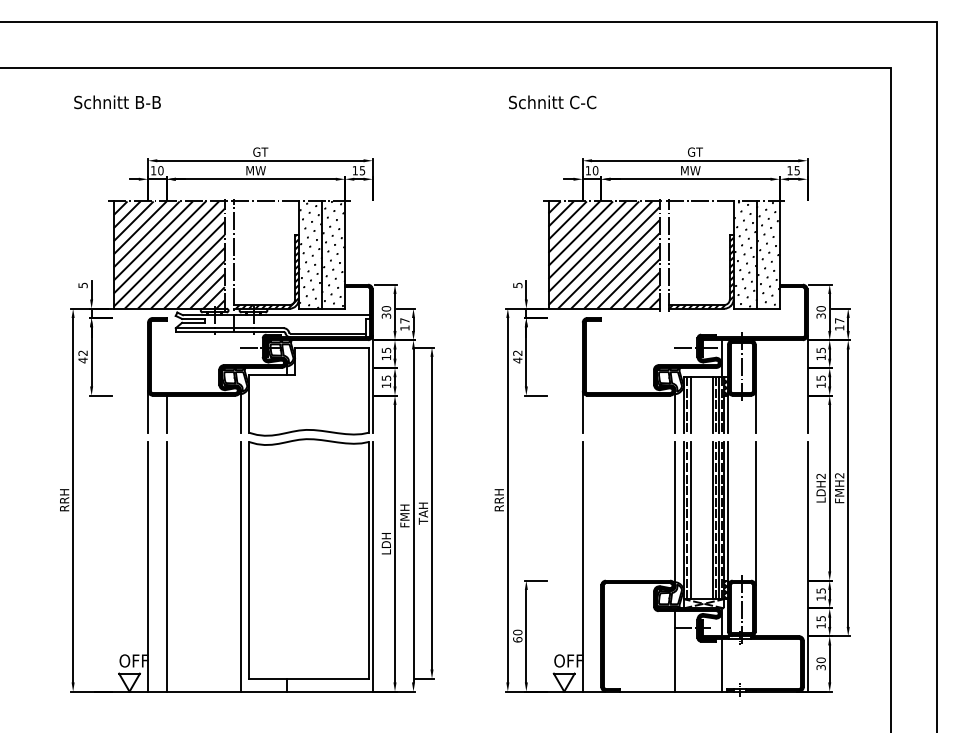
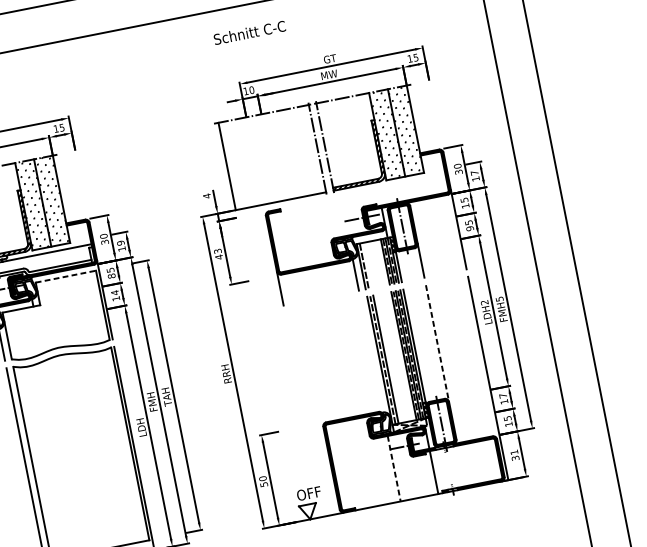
text: (552, 102) -> (249, 32), moved
hatch: (603, 254) -> (271, 157), removed
text: (517, 285) -> (206, 196), 5 -> 4
text: (404, 320) -> (120, 242), 17 -> 19
line: (332, 347) -> (66, 276), solid -> dashed
text: (517, 352) -> (217, 250), 42 -> 43
text: (386, 357) -> (111, 275), 15 -> 85
text: (386, 378) -> (115, 293), 15 -> 14
text: (820, 385) -> (469, 228), 15 -> 95
line: (690, 404) -> (366, 265), removed
text: (839, 475) -> (499, 299), FMH2 -> FMH5
line: (675, 513) -> (372, 356), removed
line: (755, 513) -> (437, 343), solid -> dashed
line: (582, 566) -> (305, 414), removed
text: (820, 590) -> (502, 395), 15 -> 17
text: (517, 639) -> (263, 484), 60 -> 50
line: (675, 651) -> (394, 468), solid -> dashed
text: (820, 660) -> (513, 452), 30 -> 31

